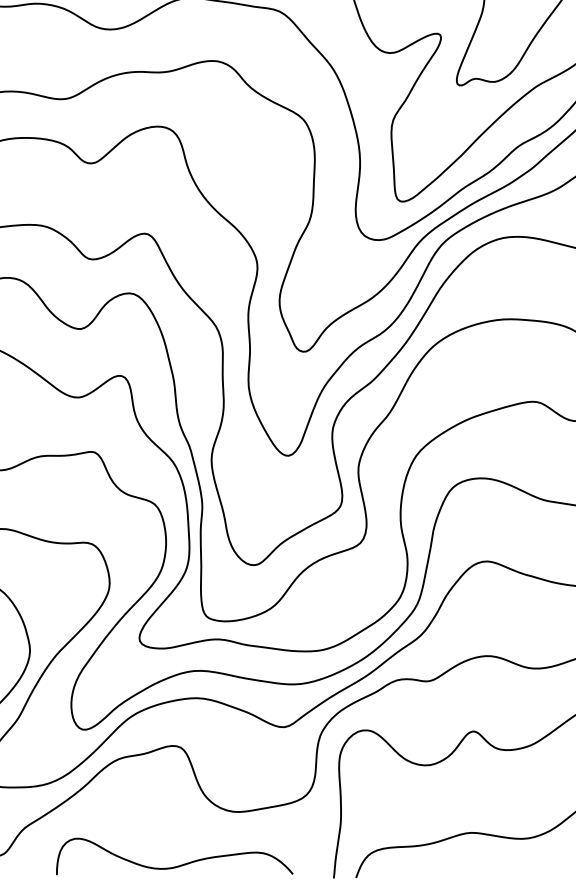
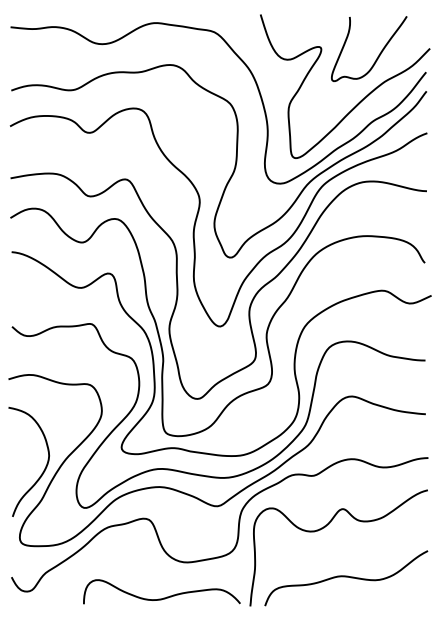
curve: (177, 864) -> (163, 597), moved

